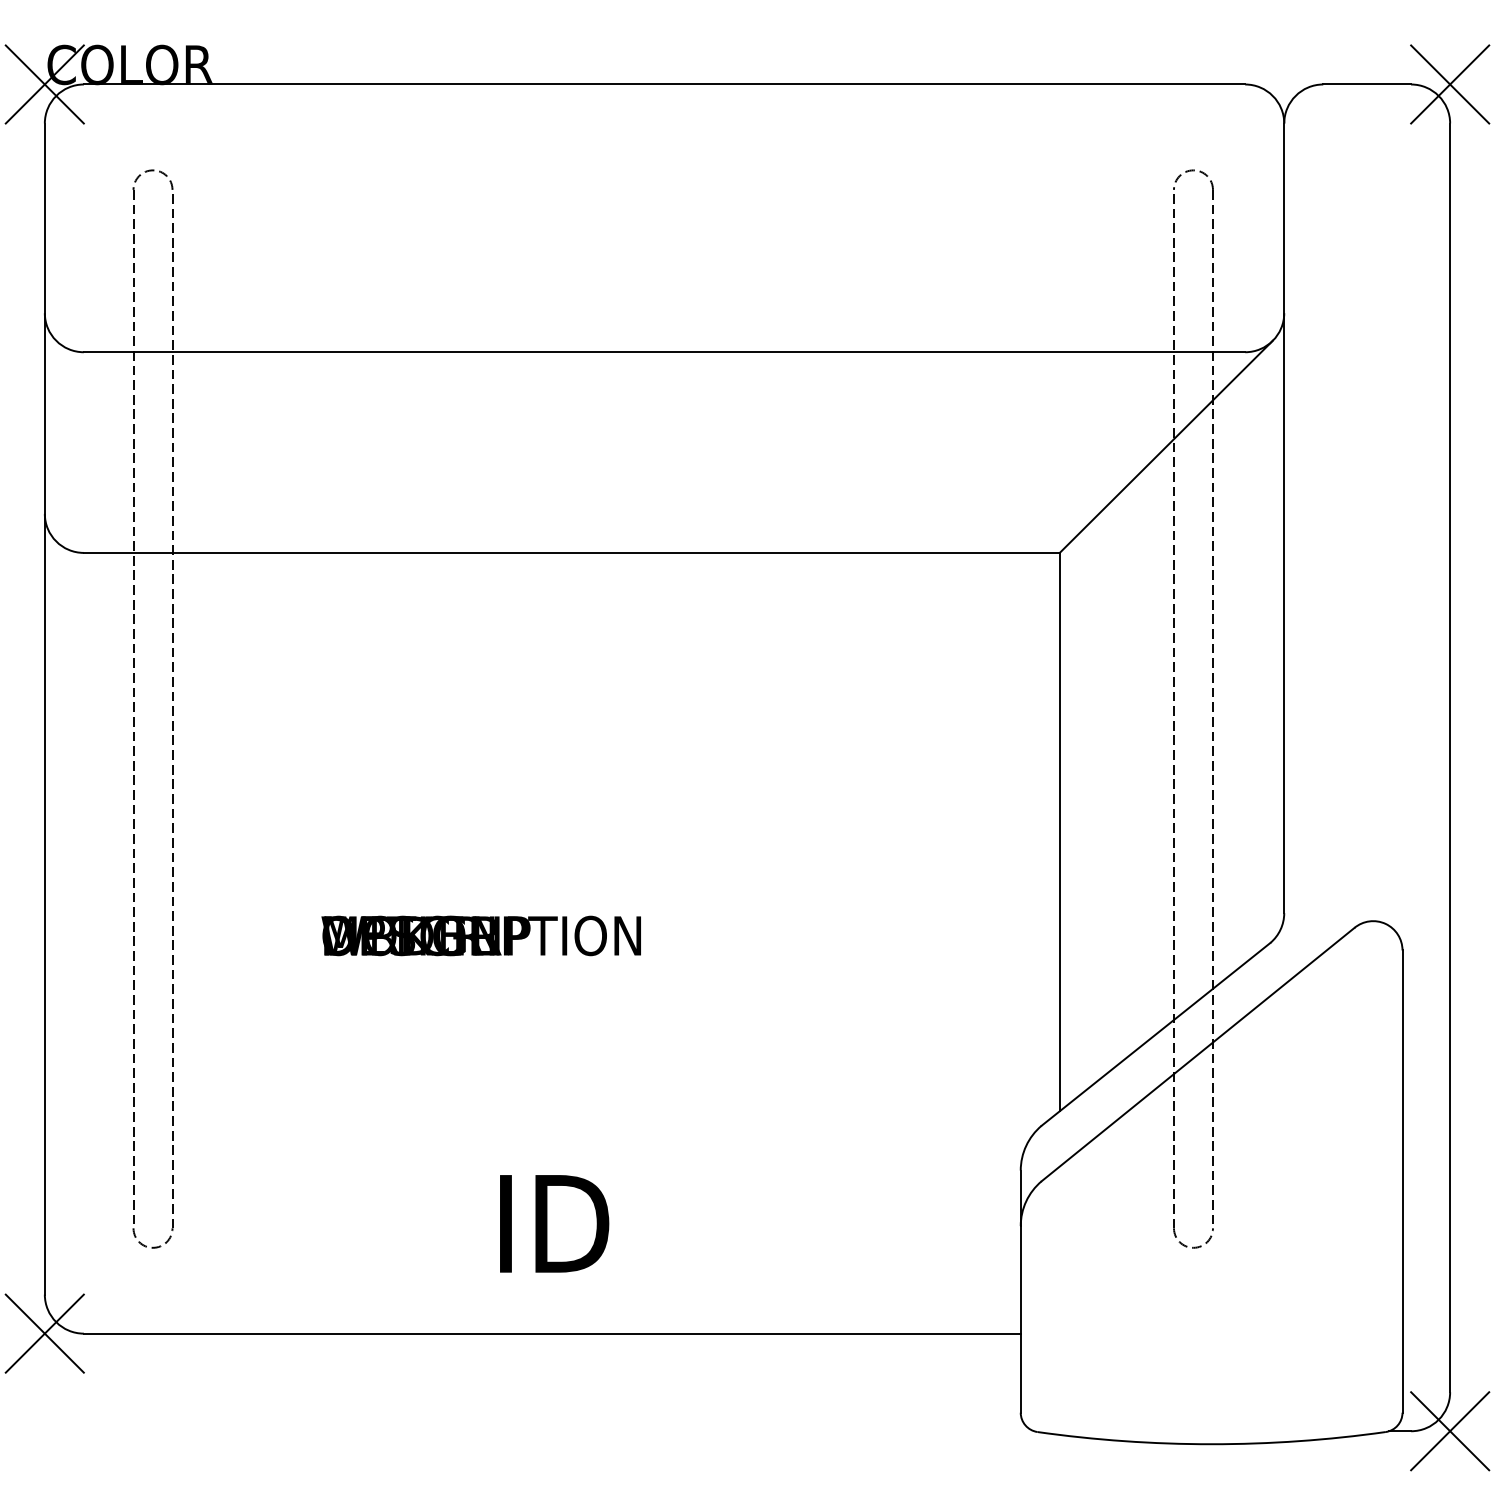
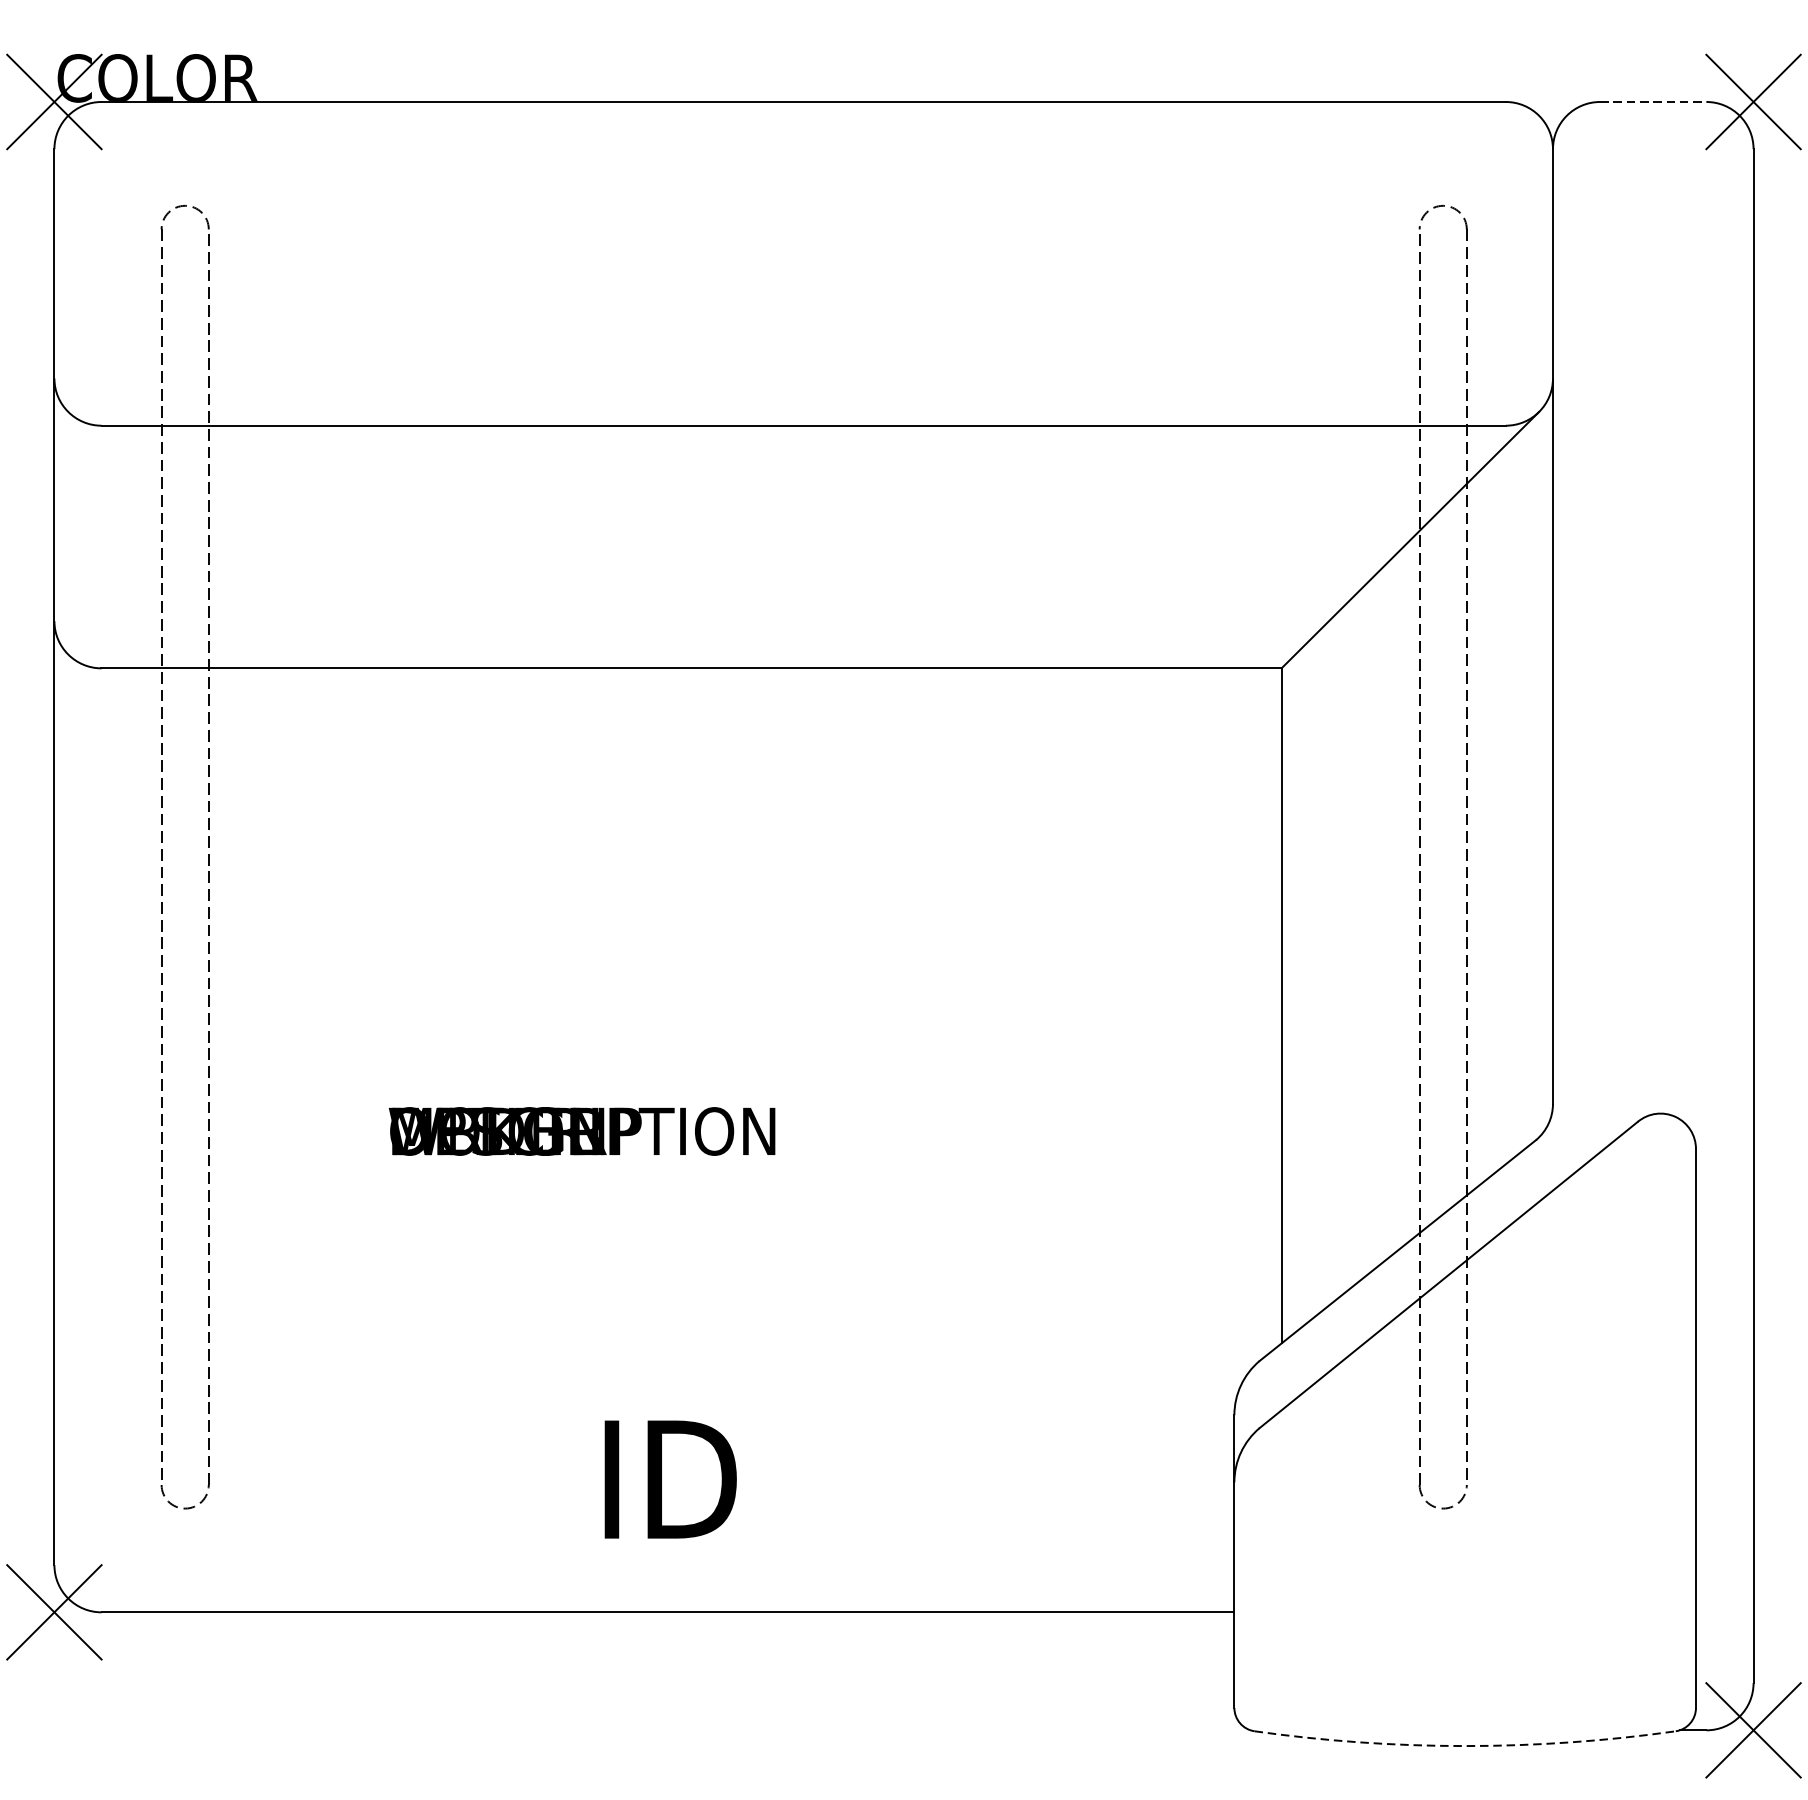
line: (1367, 84) -> (1653, 101), solid -> dashed
arc: (1211, 1444) -> (1465, 1746), solid -> dashed

